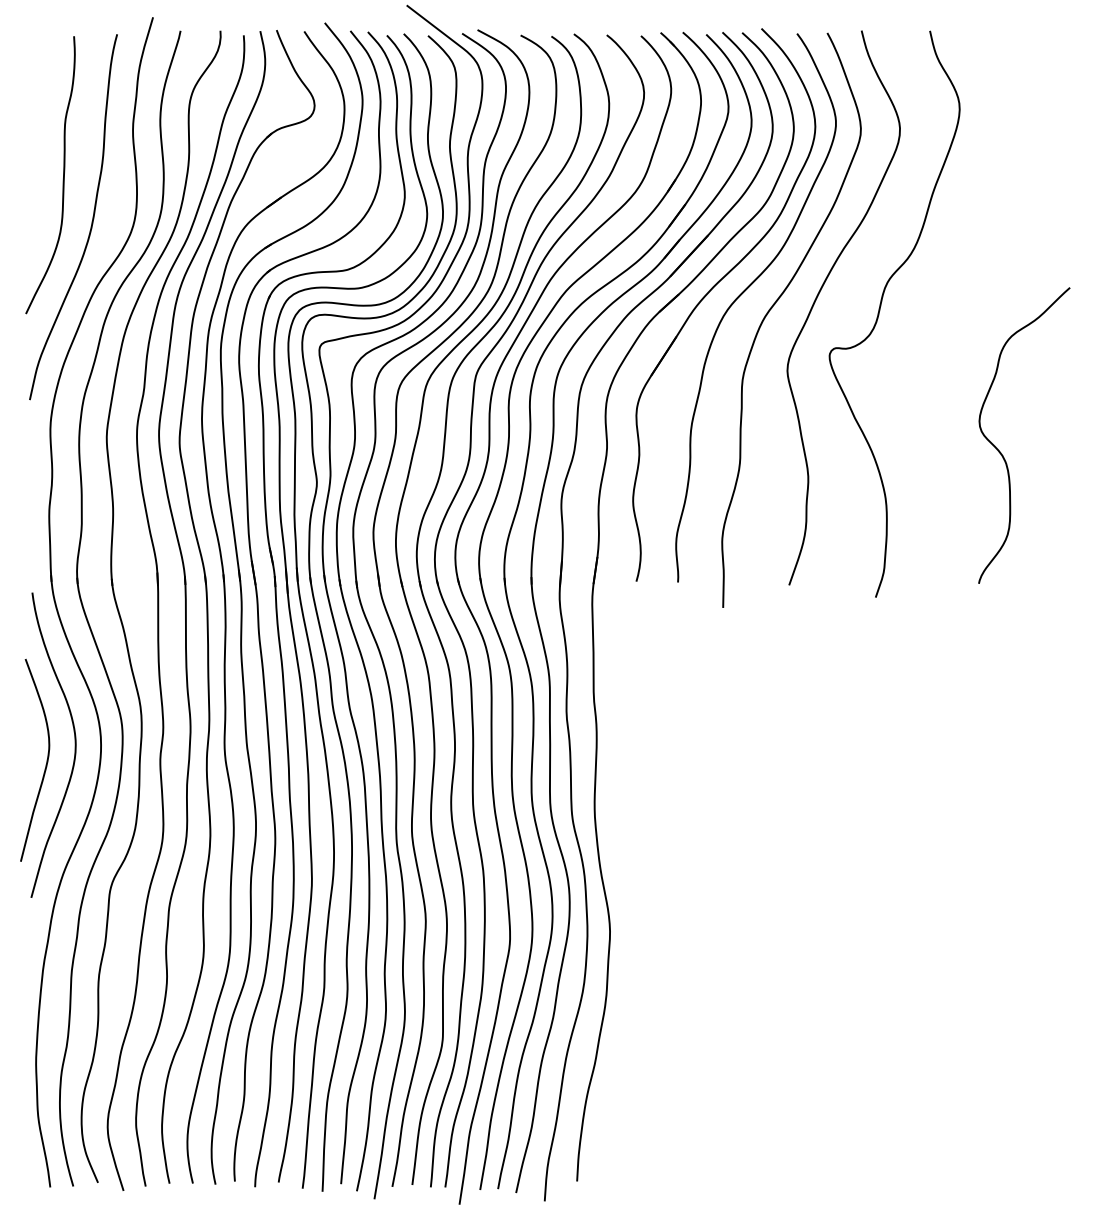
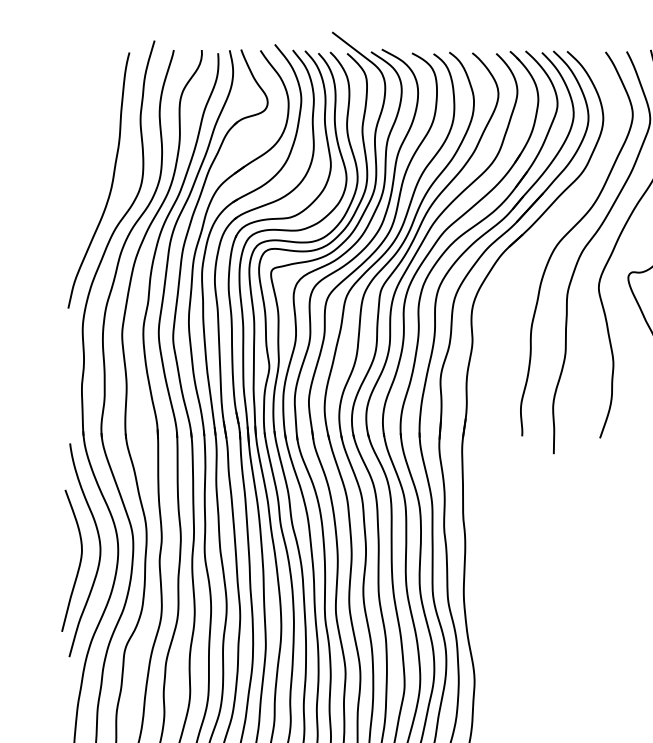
curve: (62, 179) -> (91, 154), removed
part: (711, 290) -> (545, 231), removed

